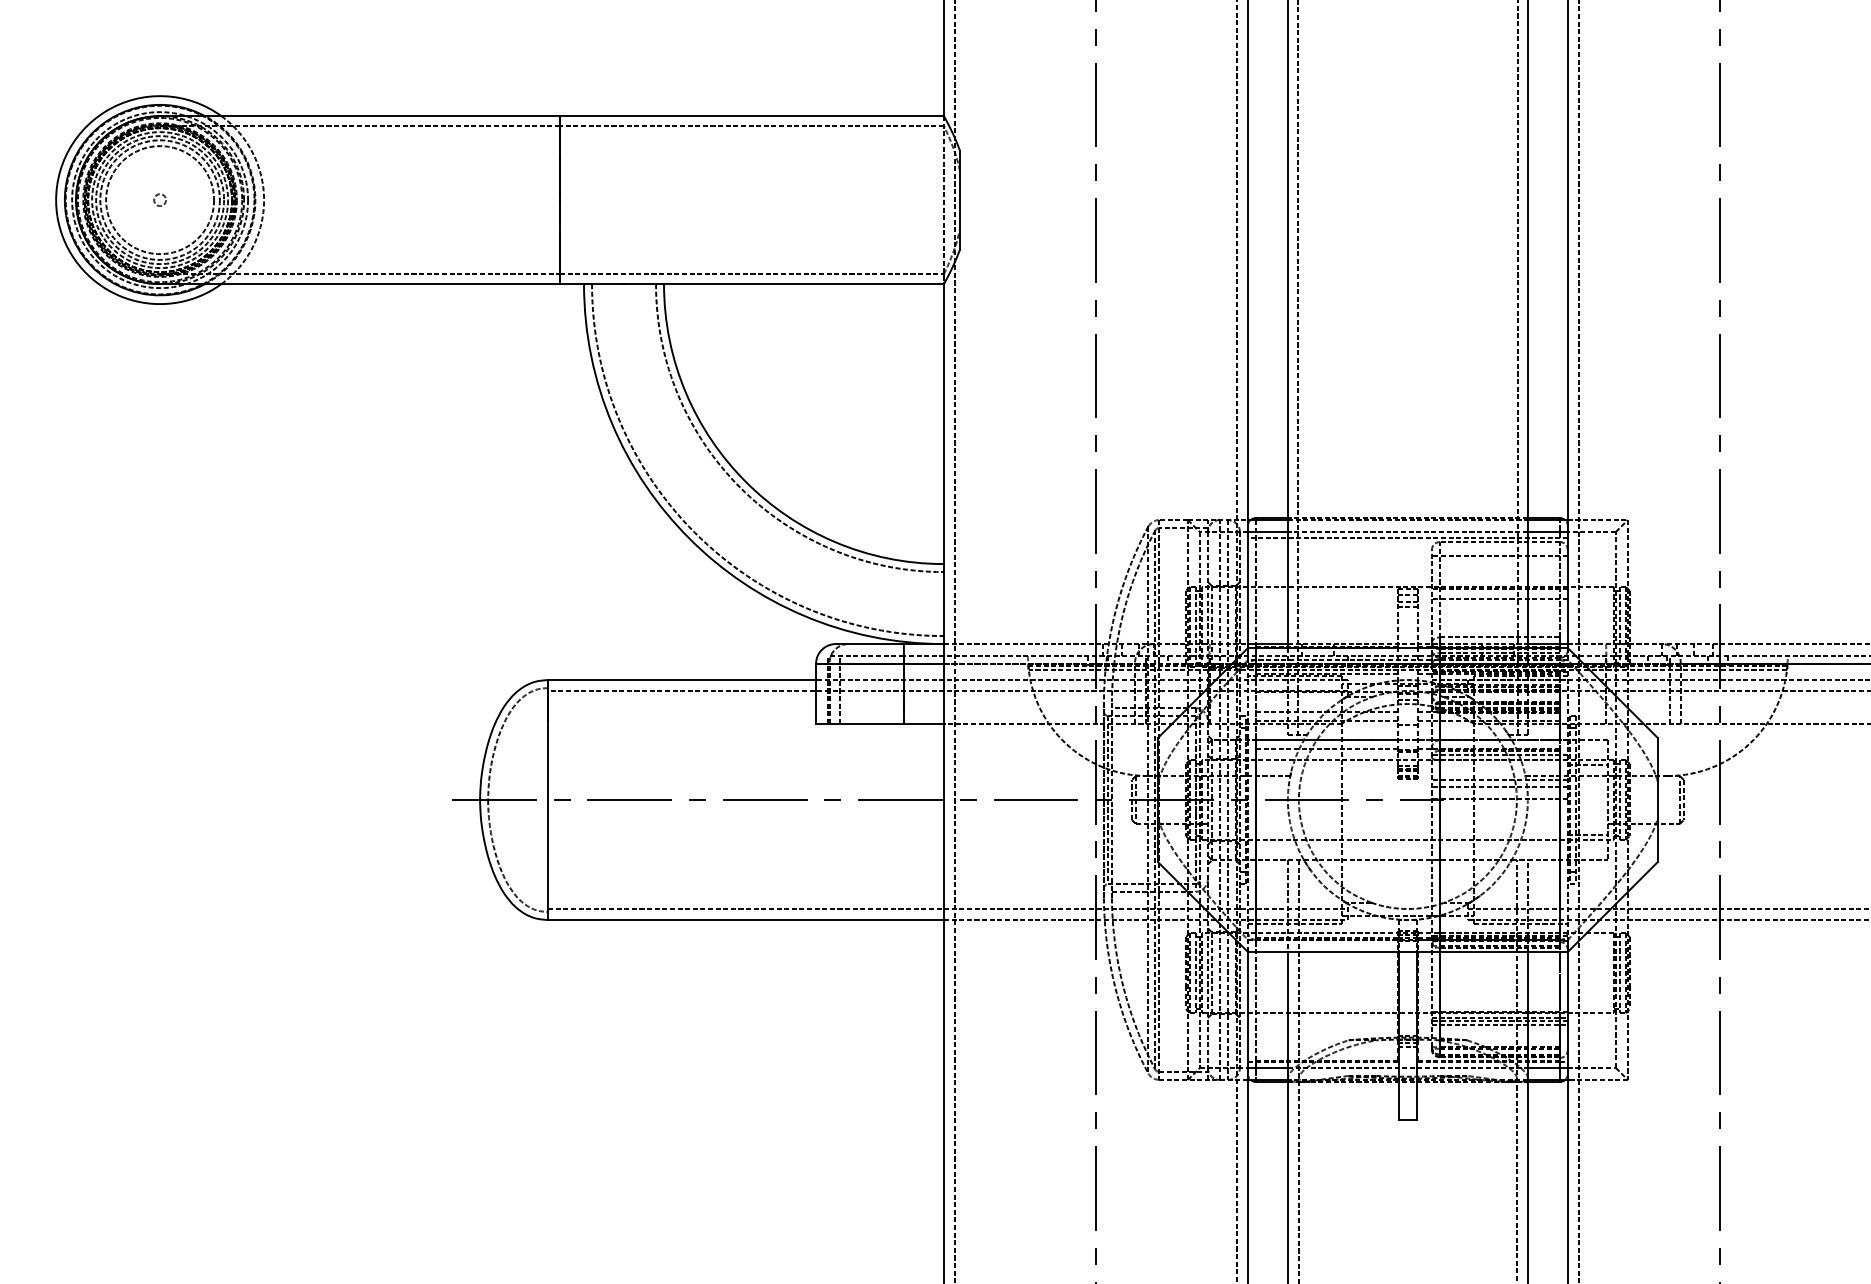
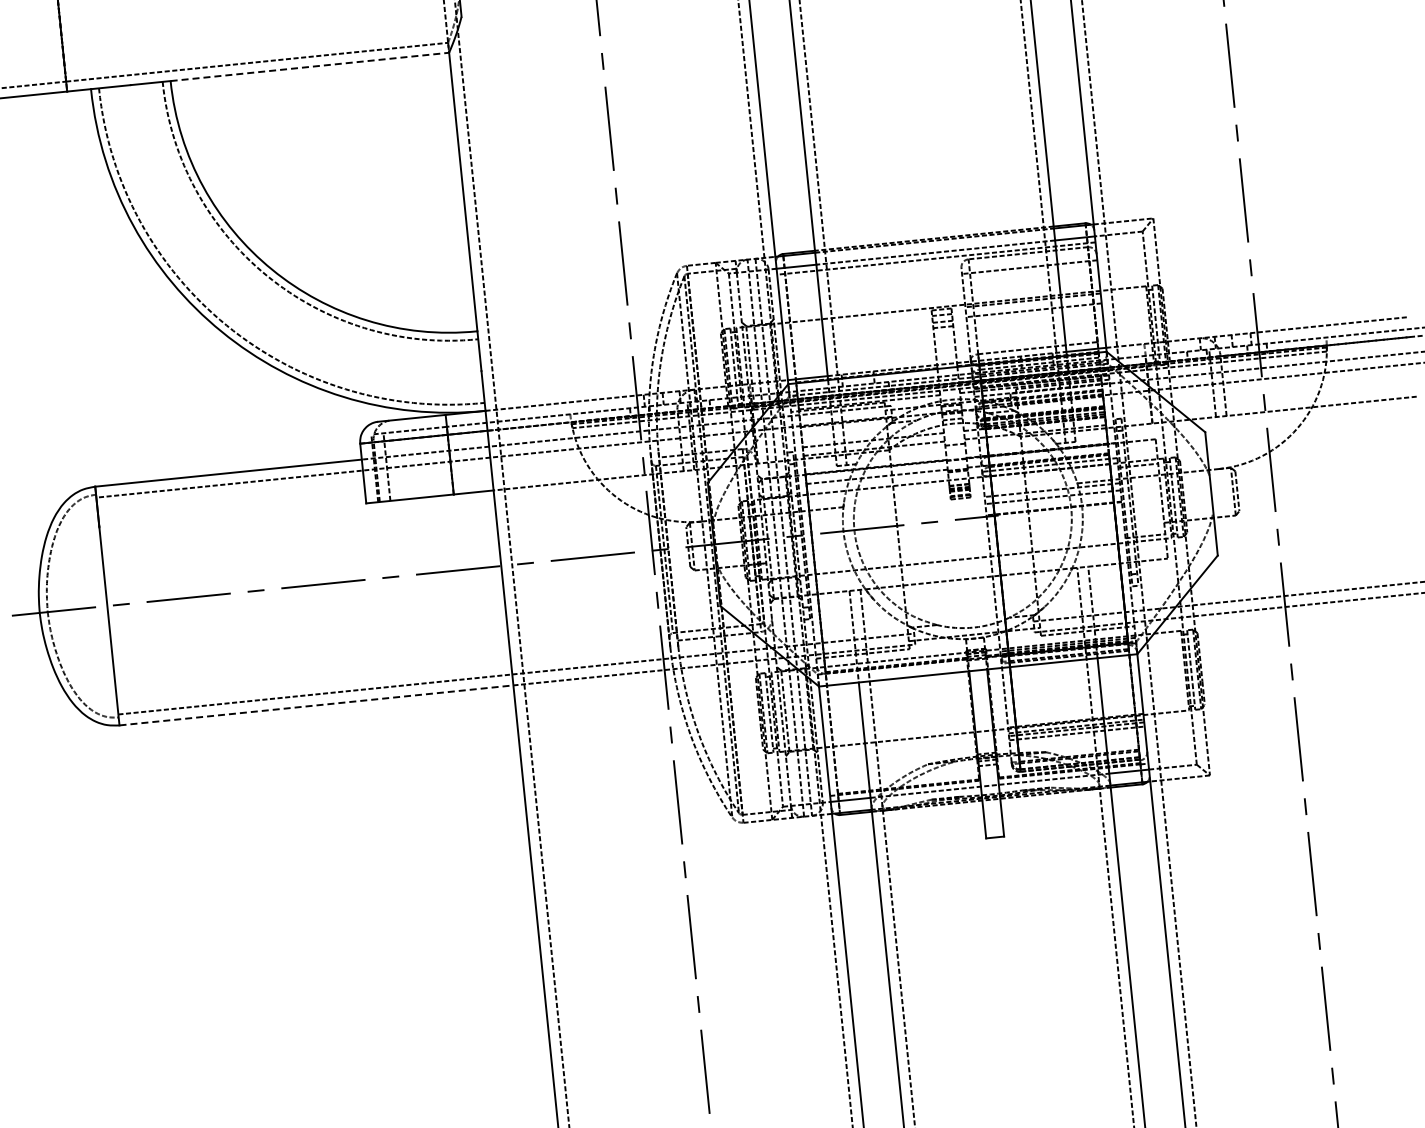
line: (804, 284) -> (310, 67), solid -> dashed
line: (746, 920) -> (317, 705), solid -> dashed

